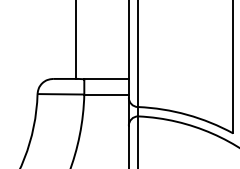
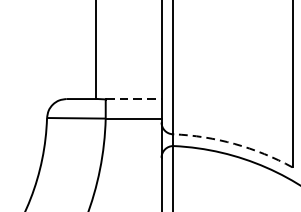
line: (107, 78) -> (134, 98), solid -> dashed
arc: (187, 114) -> (235, 143), solid -> dashed

